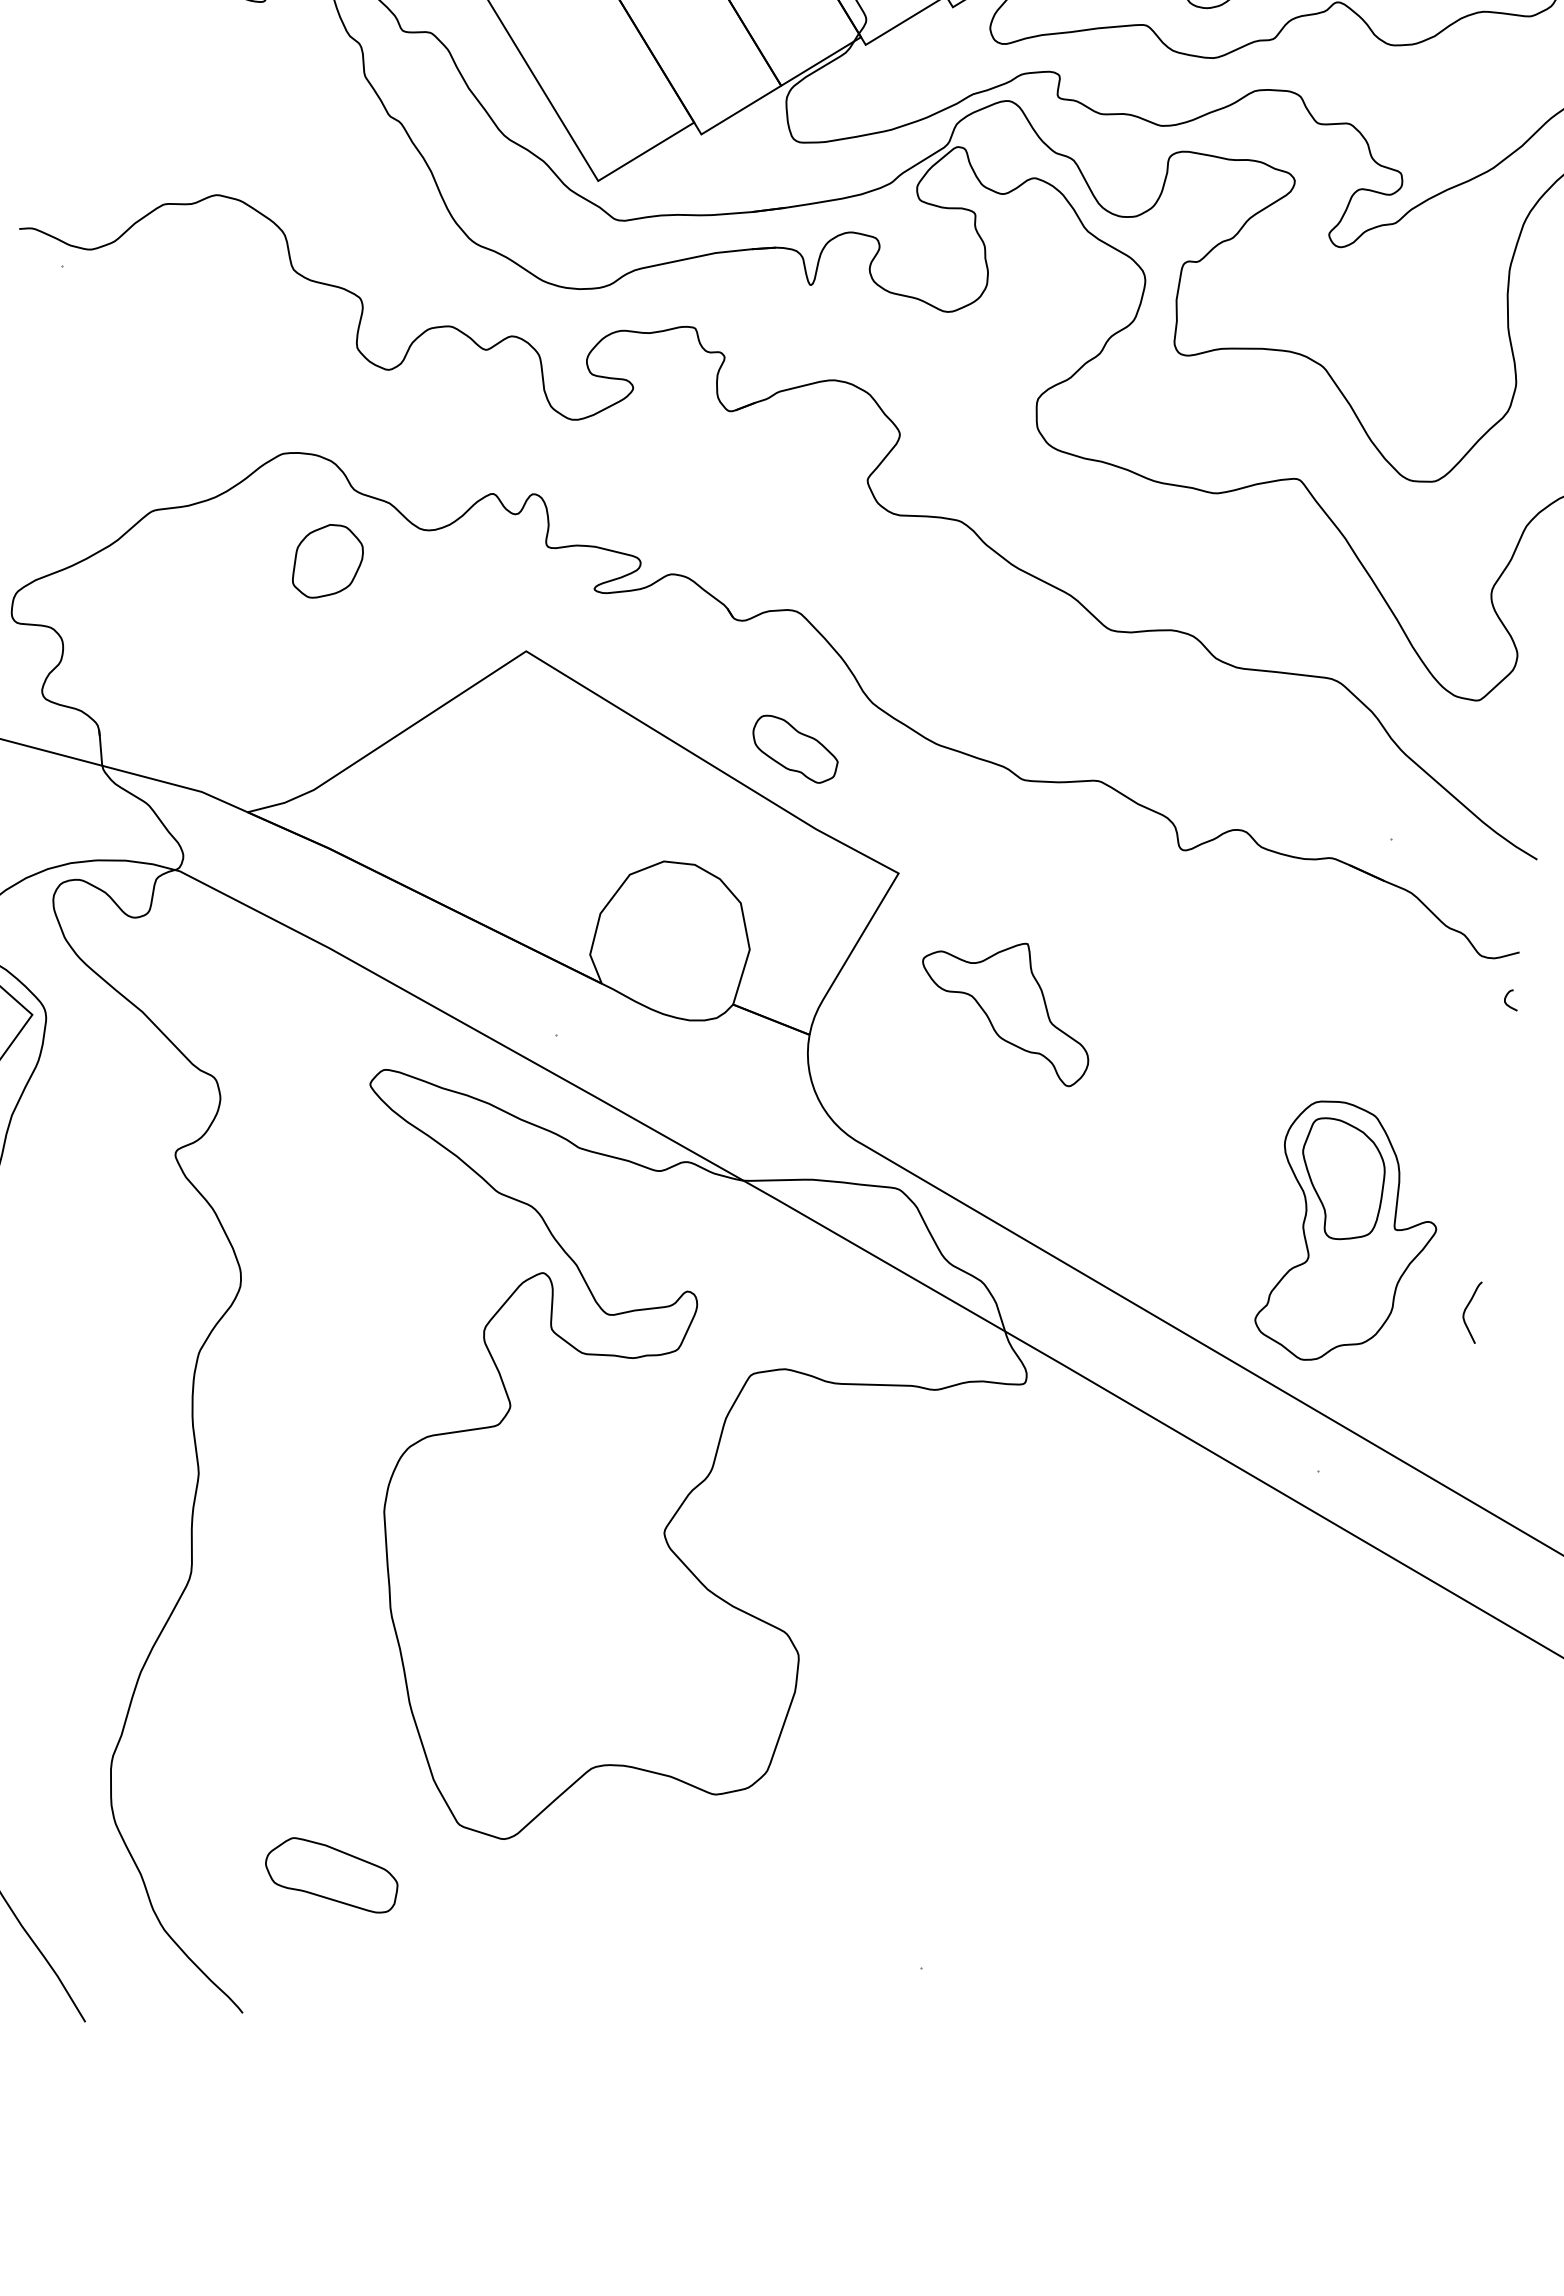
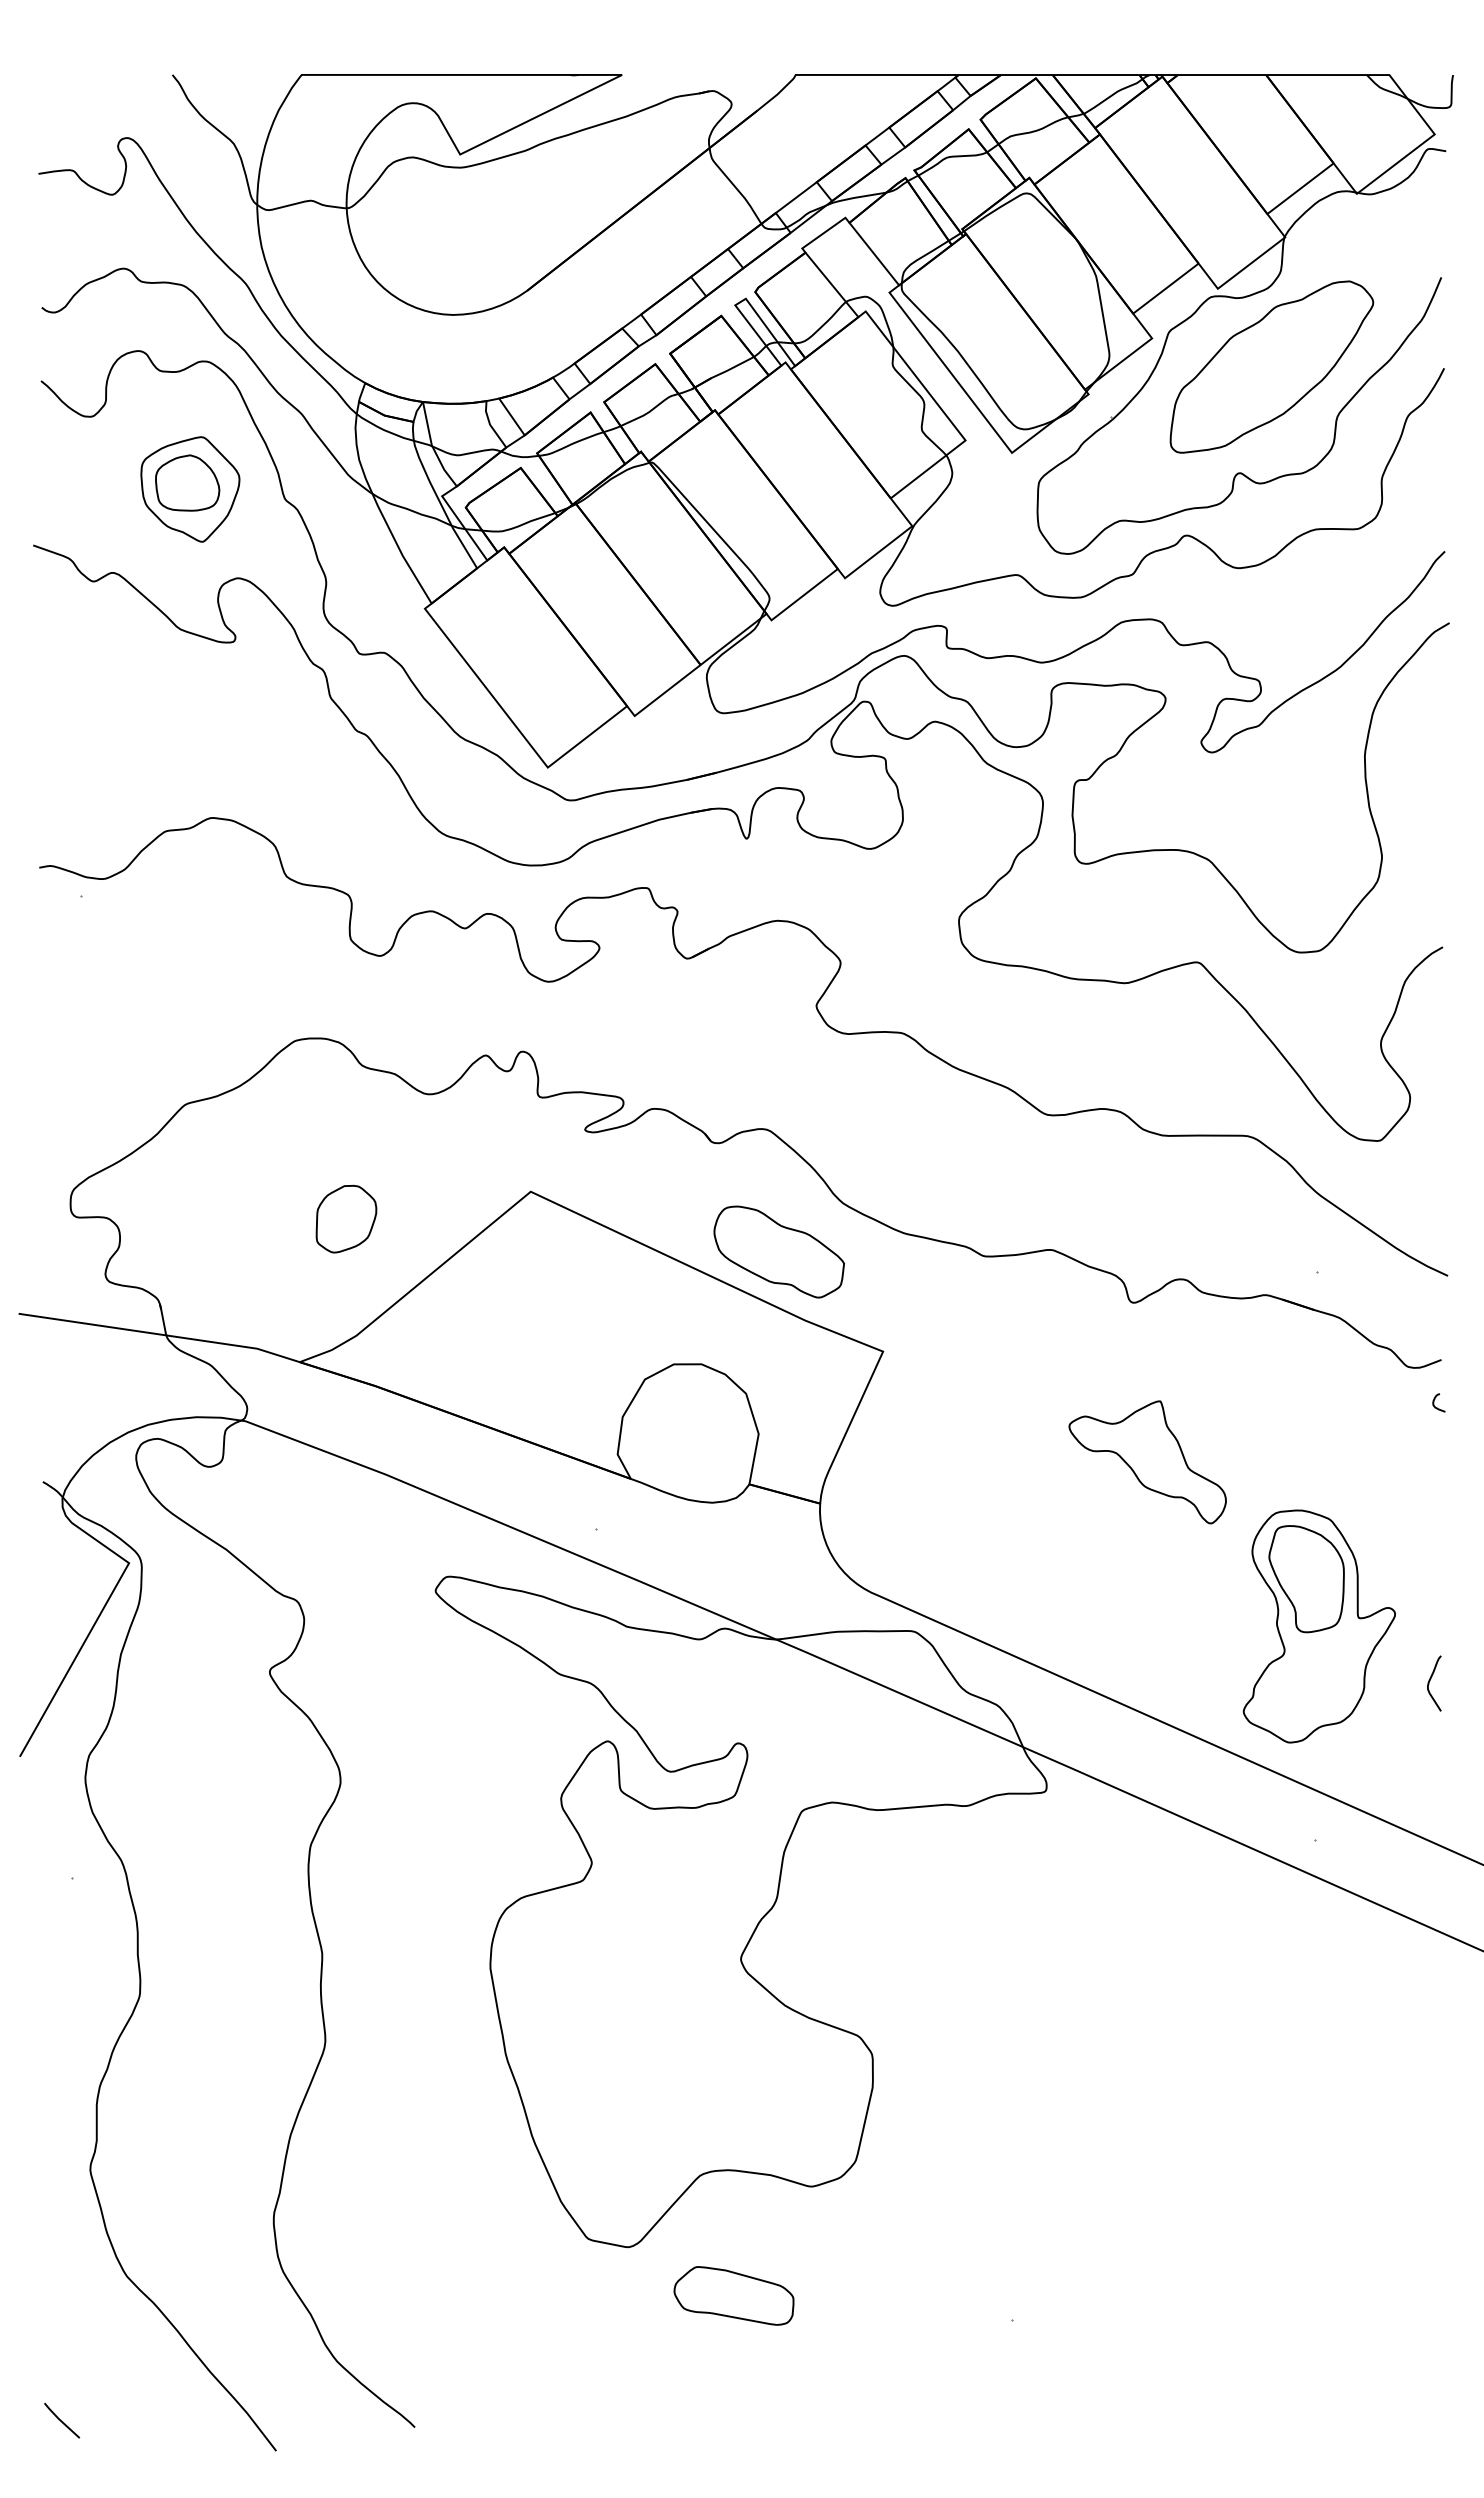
part: (328, 561) -> (346, 1218), moved
part: (794, 748) -> (778, 1251), size x1.67
part: (1005, 1010) -> (1147, 1462), moved
part: (331, 1874) -> (733, 2295), moved

